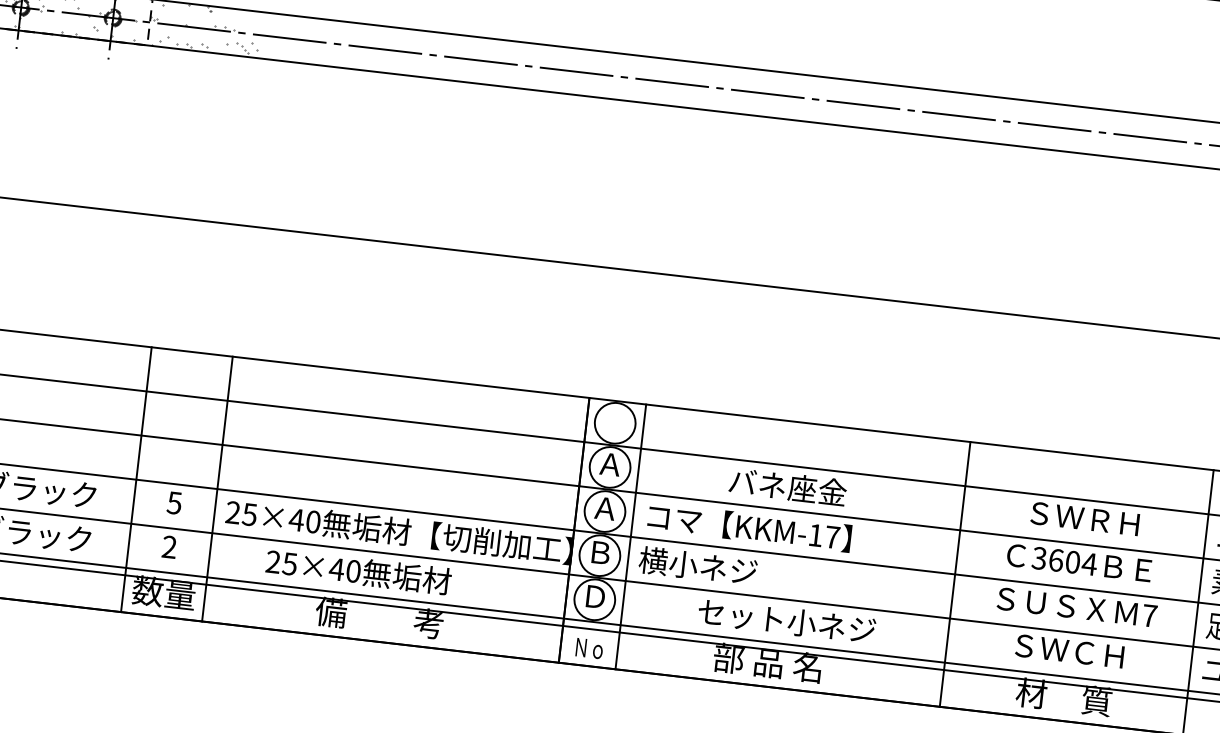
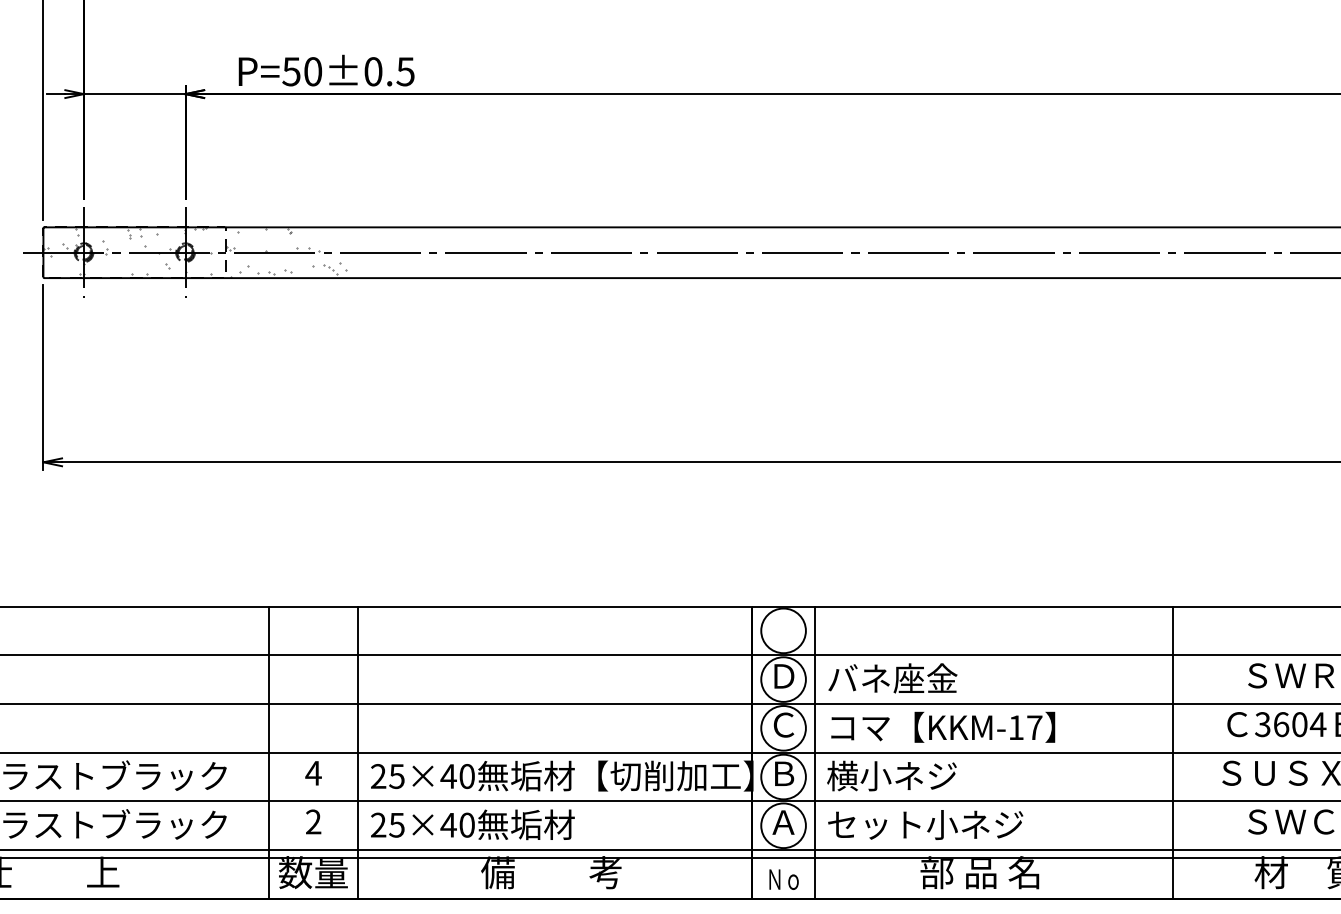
text: (610, 464) -> (783, 676), Ａ -> Ｄ
text: (787, 486) -> (892, 678), moved
text: (174, 503) -> (313, 773), 5 -> 4
text: (605, 508) -> (783, 724), Ａ -> Ｃ
text: (358, 571) -> (472, 824), moved
text: (595, 596) -> (783, 822), Ｄ -> Ａ
text: (786, 620) -> (925, 824), moved

